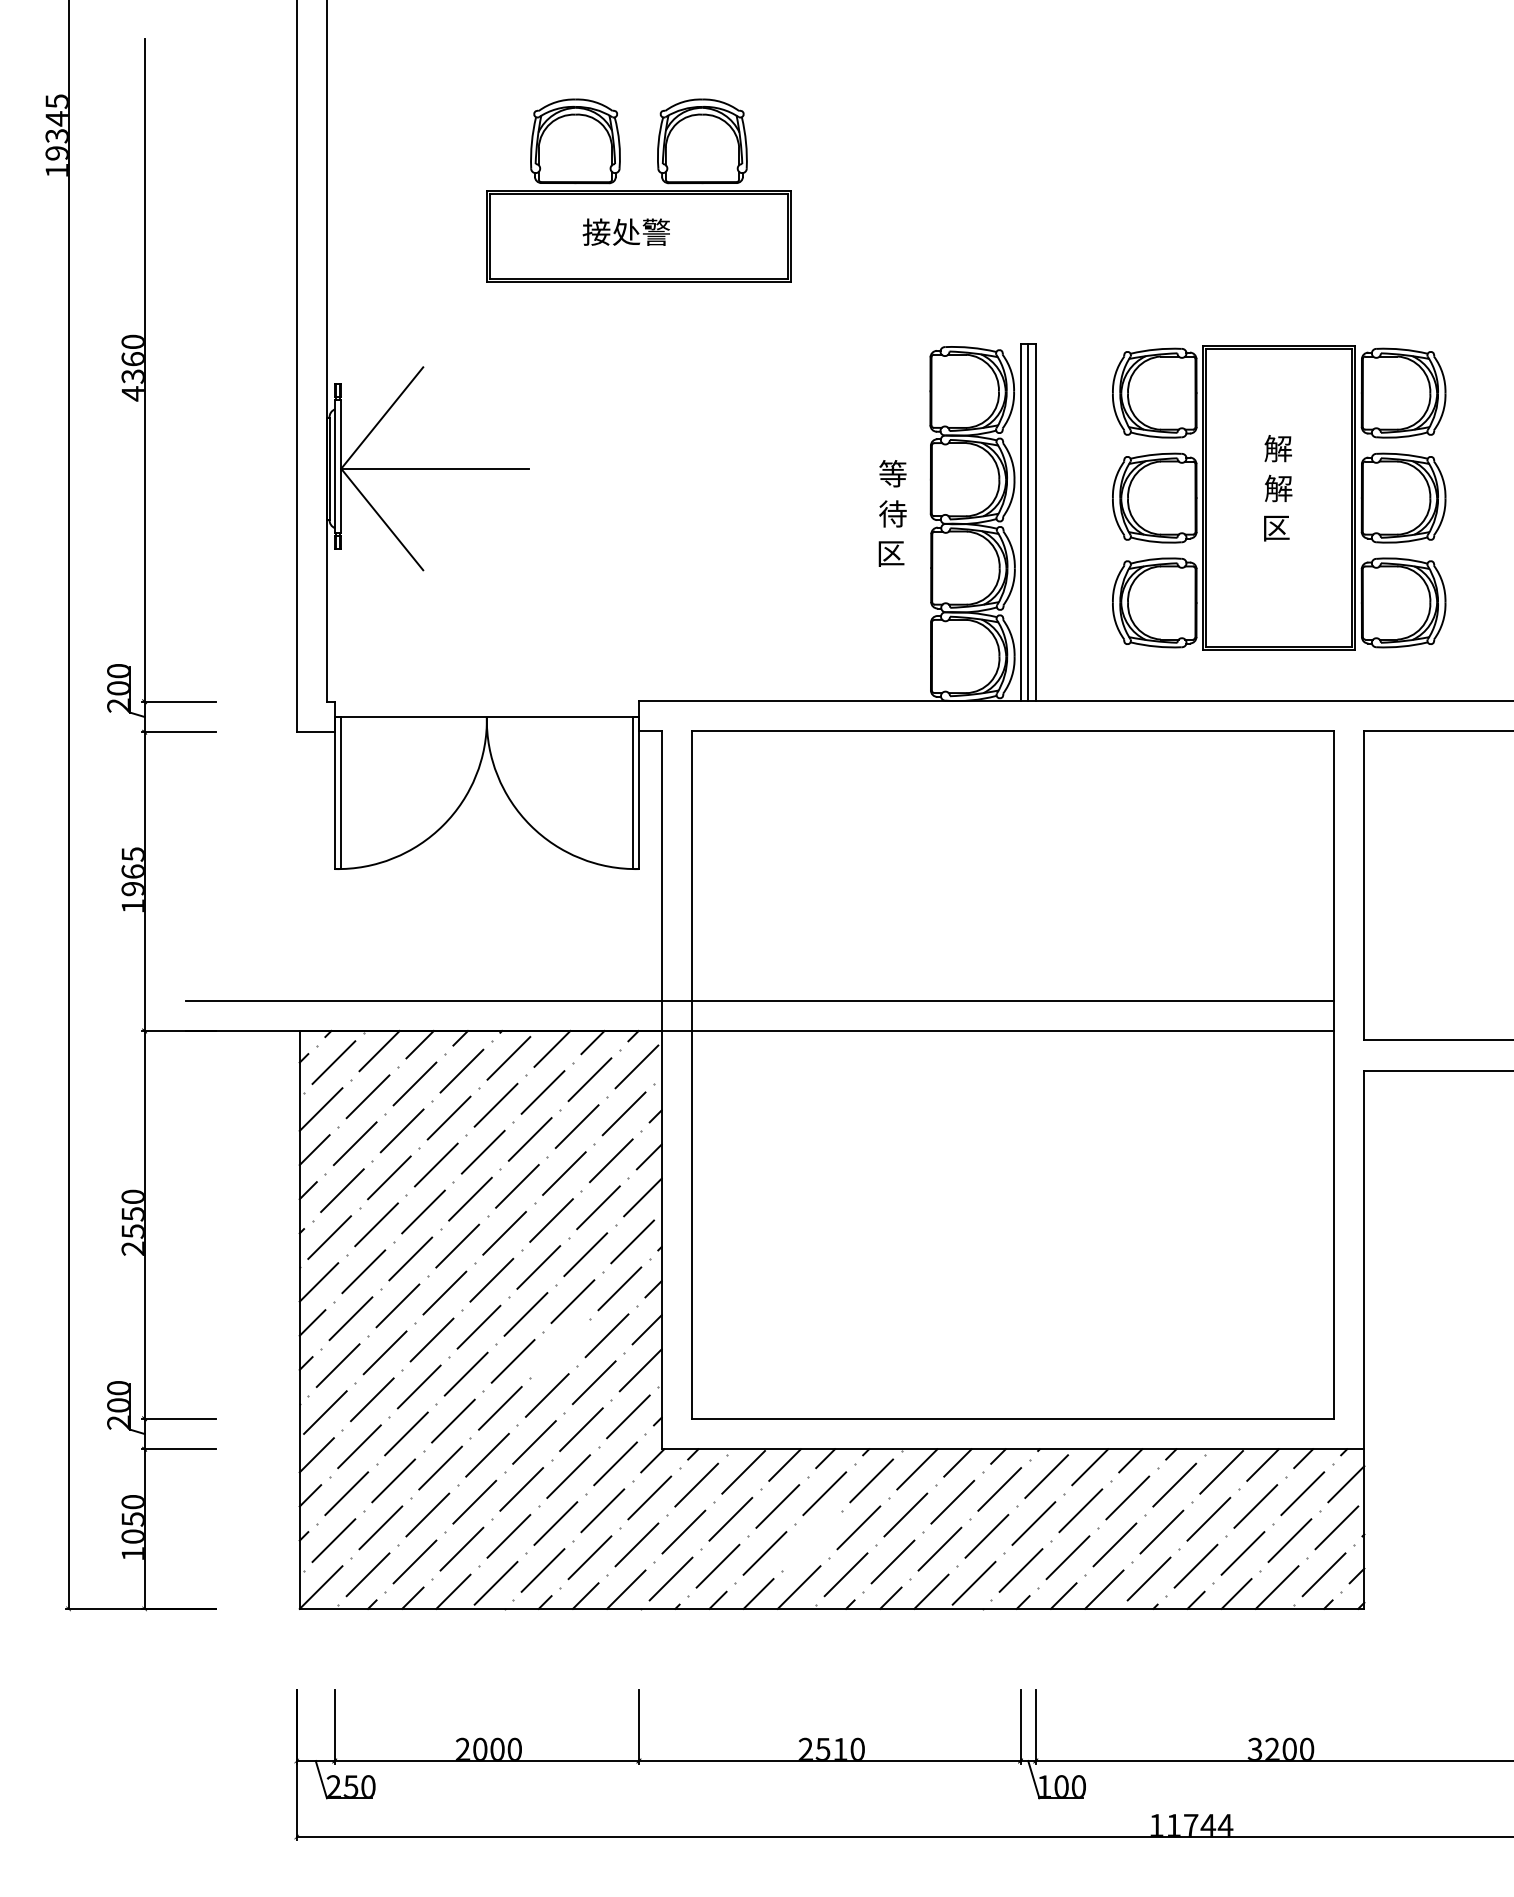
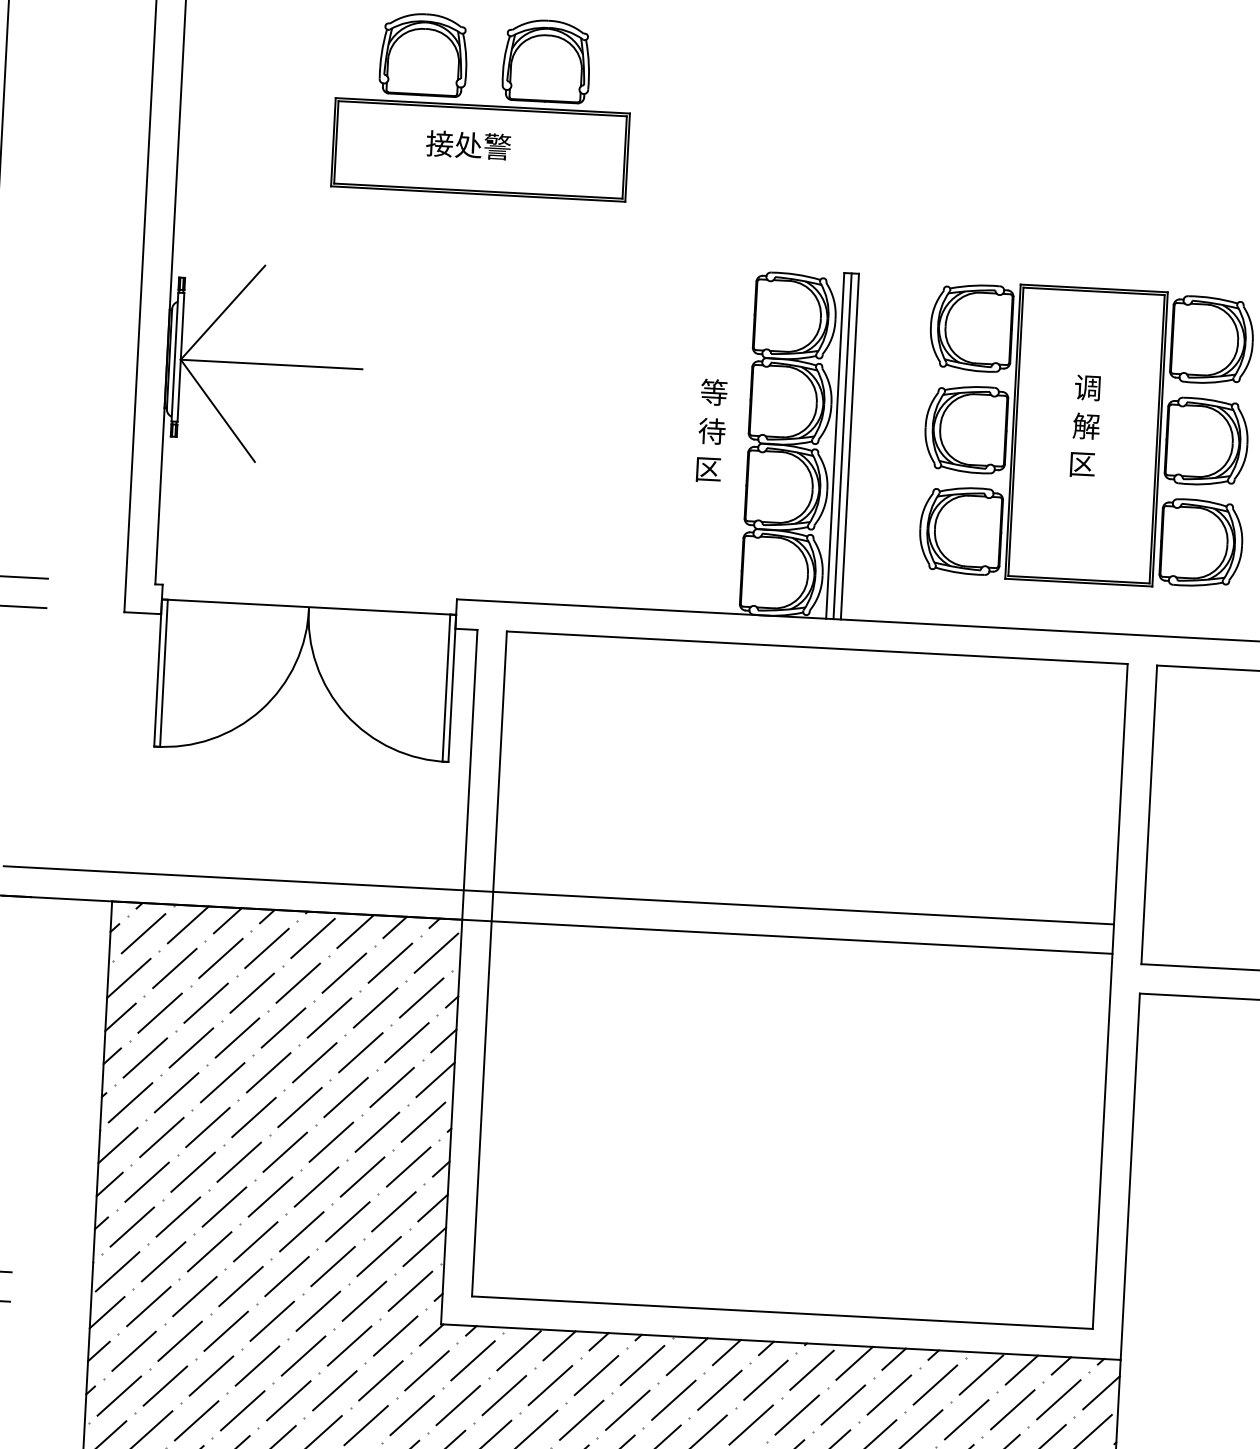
text: (1277, 448) -> (1087, 387), 解 -> 调
line: (559, 1348) -> (347, 1221), added
line: (811, 1540) -> (581, 1420), added

